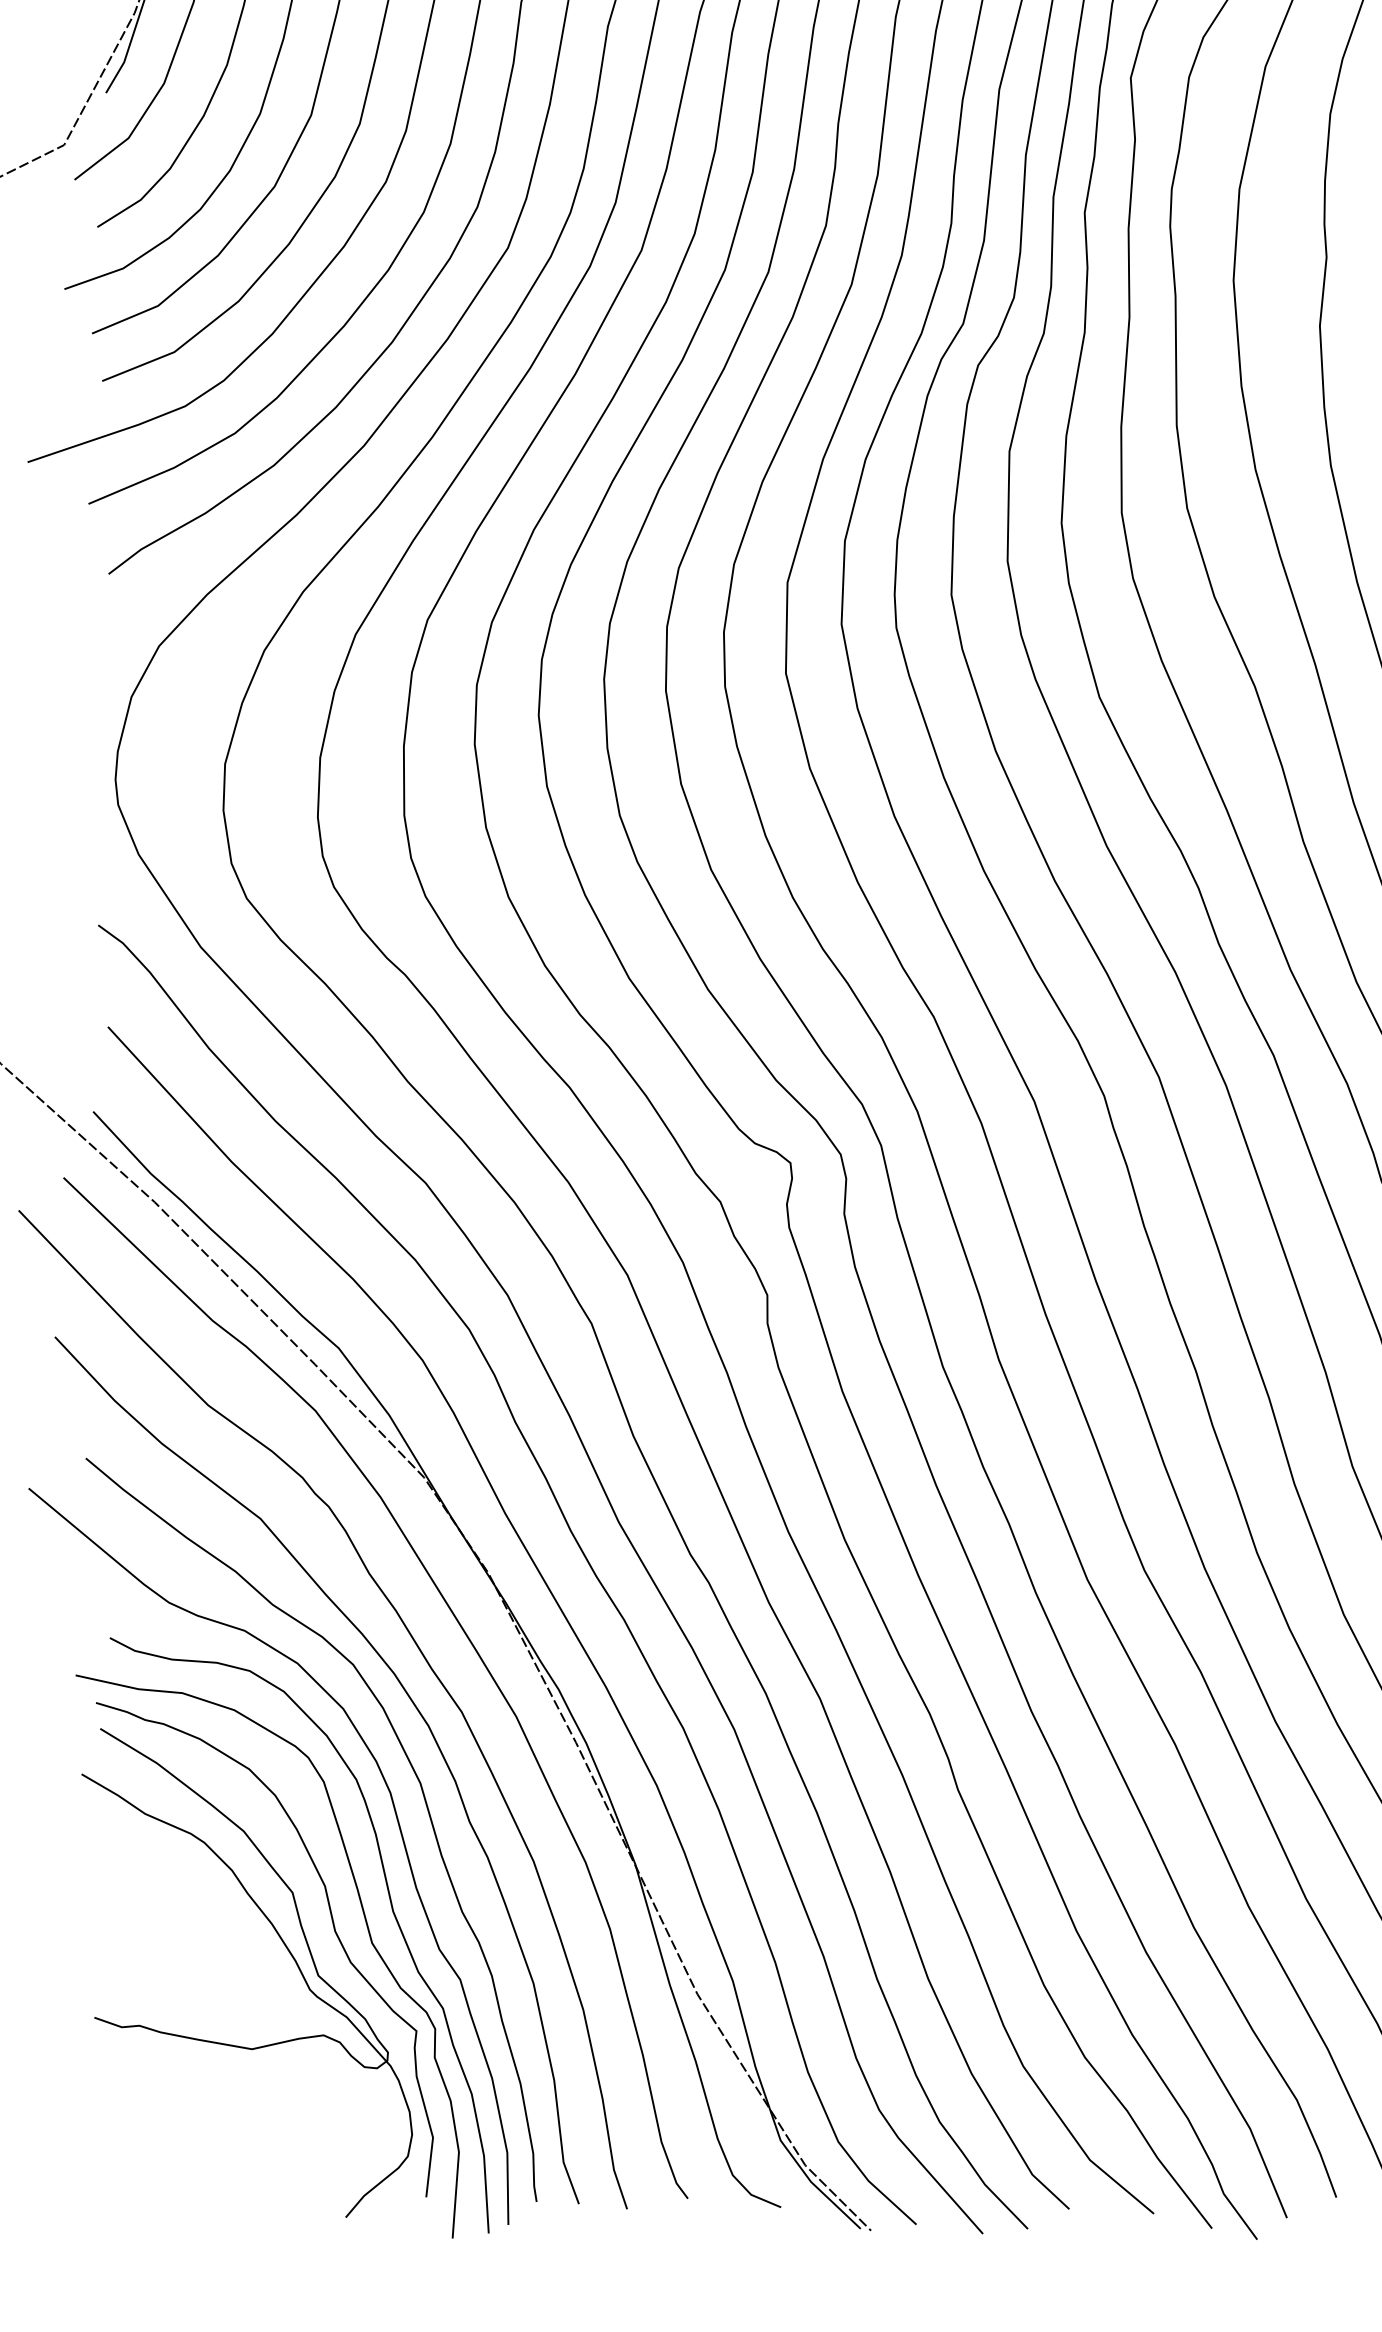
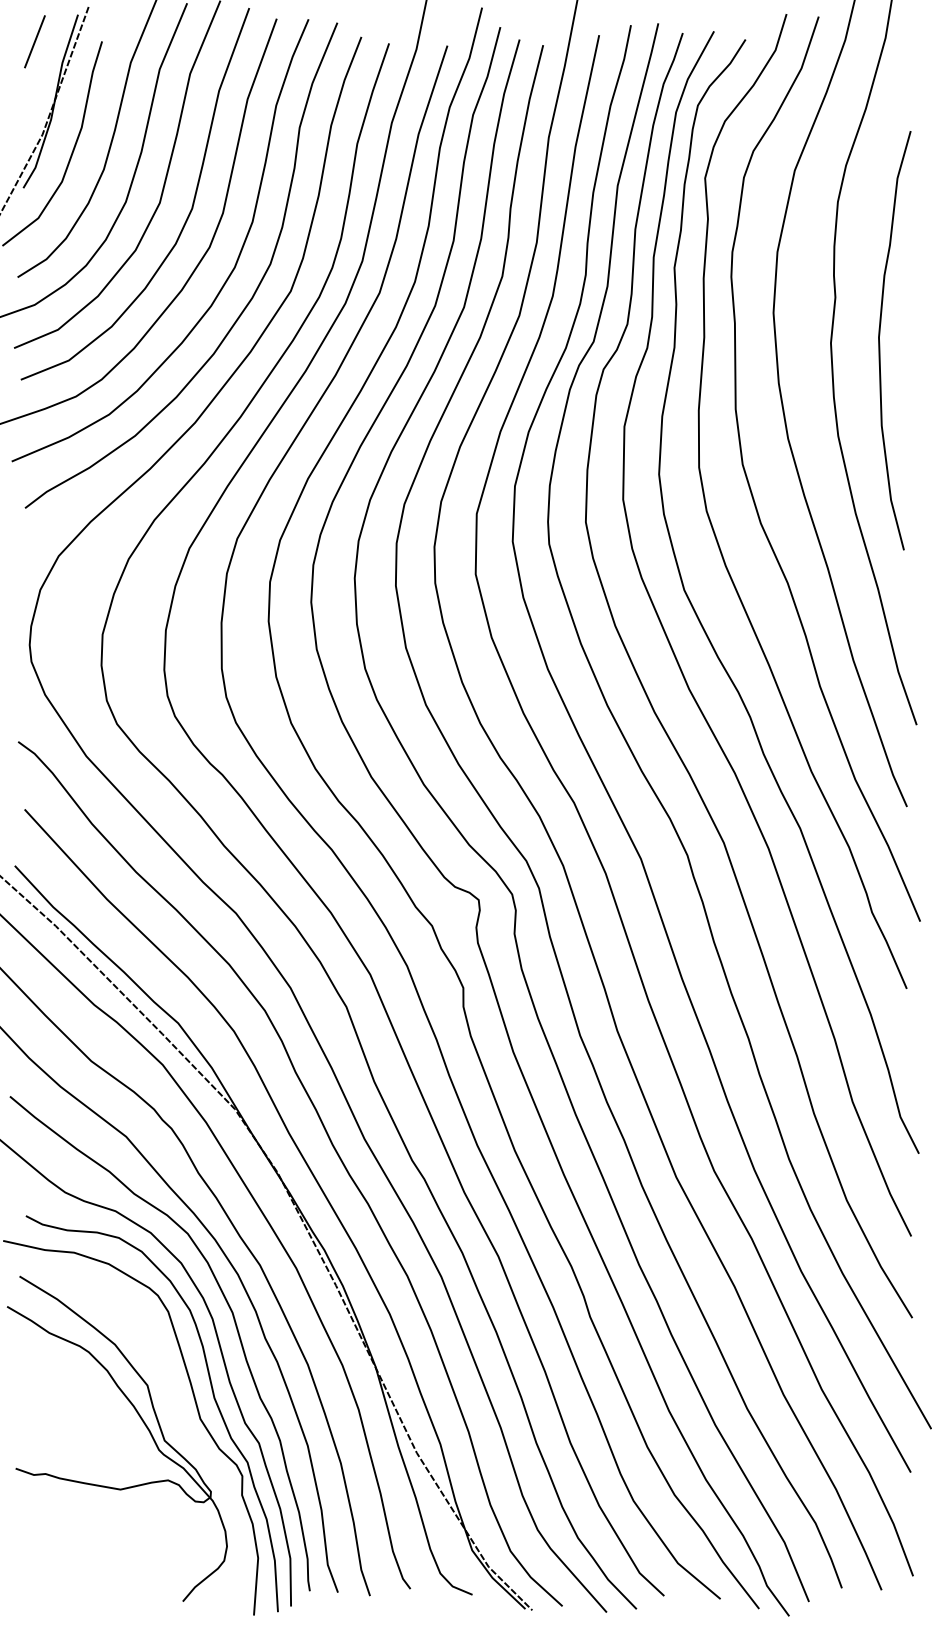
curve: (333, 1930) -> (174, 1410), removed

